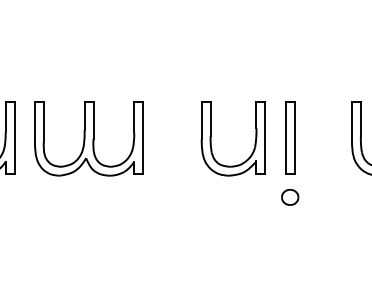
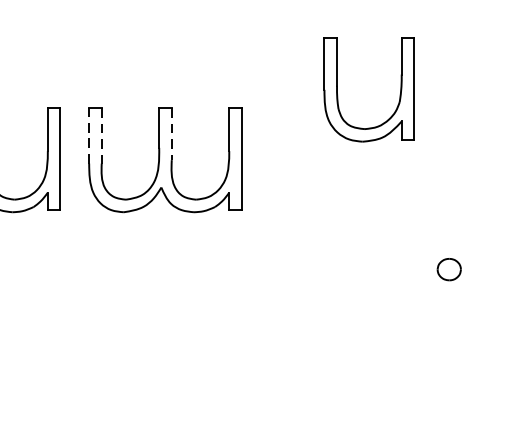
line: (93, 120) -> (171, 134), solid -> dashed
line: (34, 121) -> (88, 135), solid -> dashed
line: (43, 121) -> (101, 135), solid -> dashed
part: (290, 137) -> (449, 158), removed
part: (211, 138) -> (338, 89), moved
part: (290, 196) -> (449, 268), moved

